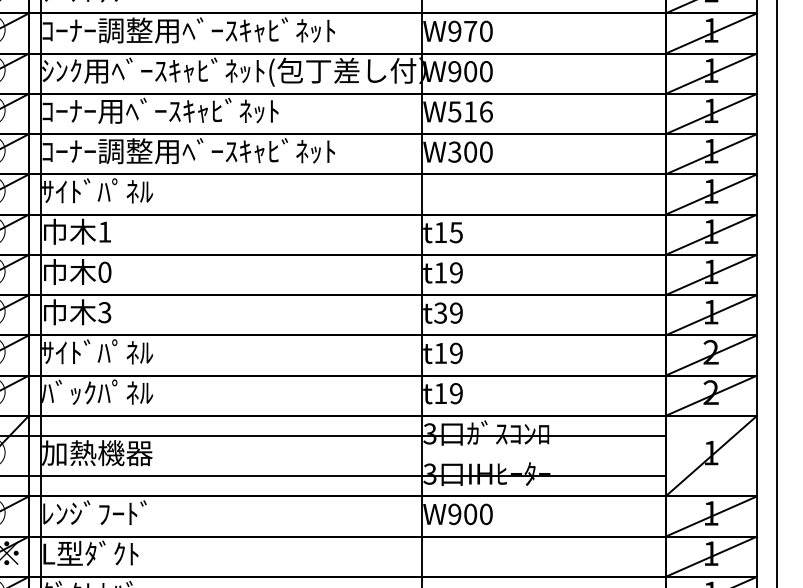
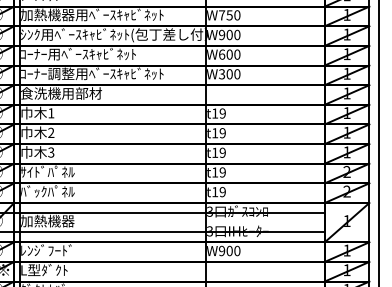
text: (97, 29) -> (47, 14), ｺｰﾅｰ調整用ﾍﾞｰｽｷｬﾋﾞﾈｯﾄ -> 加熱機器用ﾍﾞｰｽｷｬﾋﾞﾈｯﾄ
text: (461, 31) -> (225, 15), W970 -> W750
text: (470, 111) -> (229, 54), W516 -> W600
text: (125, 191) -> (61, 93), ｻｲﾄﾞﾊﾟﾈﾙ -> 食洗機用部材
text: (455, 232) -> (222, 113), t15 -> t19
text: (105, 271) -> (51, 132), 0 -> 2
text: (441, 312) -> (215, 152), t39 -> t19

